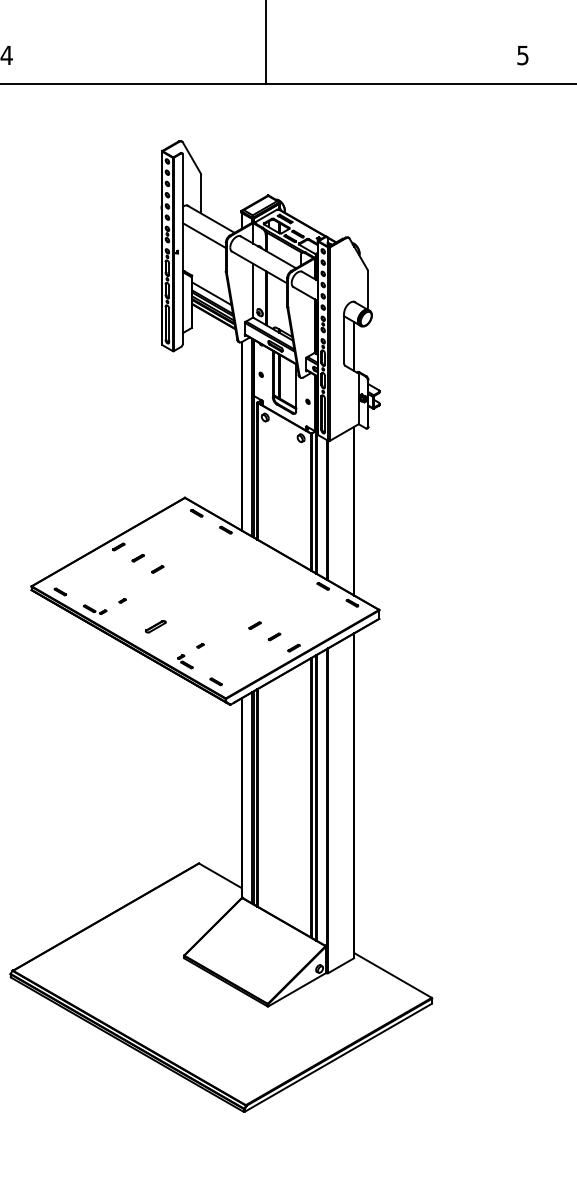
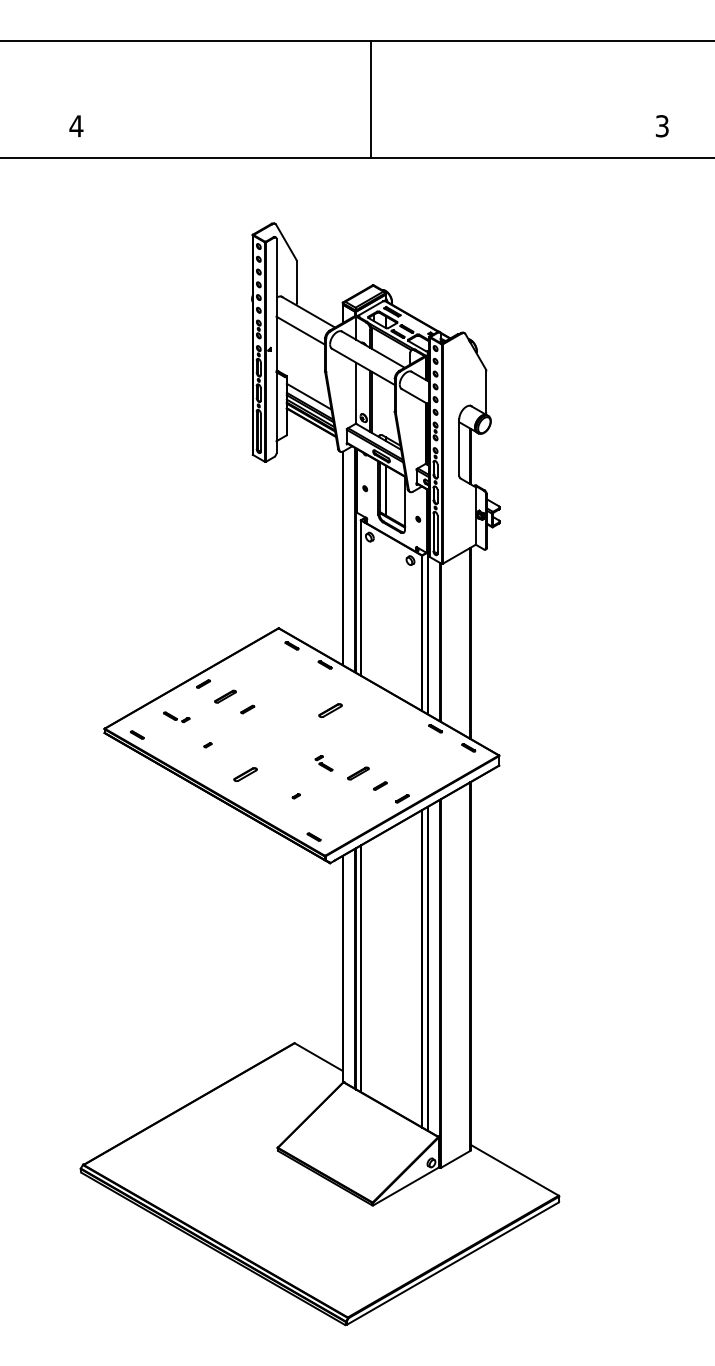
text: (523, 54) -> (662, 125), 5 -> 3
part: (138, 557) -> (225, 696), size x1.6
part: (230, 570) -> (330, 710), added
part: (94, 609) -> (176, 717), moved
part: (254, 624) -> (357, 772), size x1.6
part: (184, 661) -> (323, 763), moved

